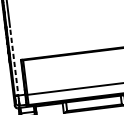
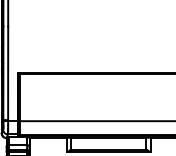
line: (14, 62) -> (8, 75), dashed -> solid

